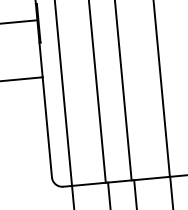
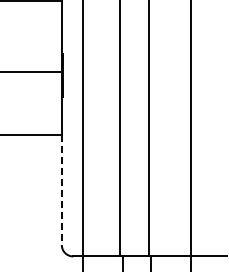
line: (47, 127) -> (61, 190), solid -> dashed

